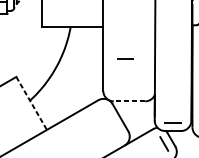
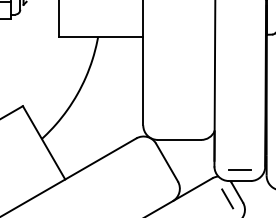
line: (125, 58) -> (173, 80), removed
line: (129, 101) -> (179, 139), dashed -> solid
line: (31, 103) -> (44, 143), dashed -> solid

